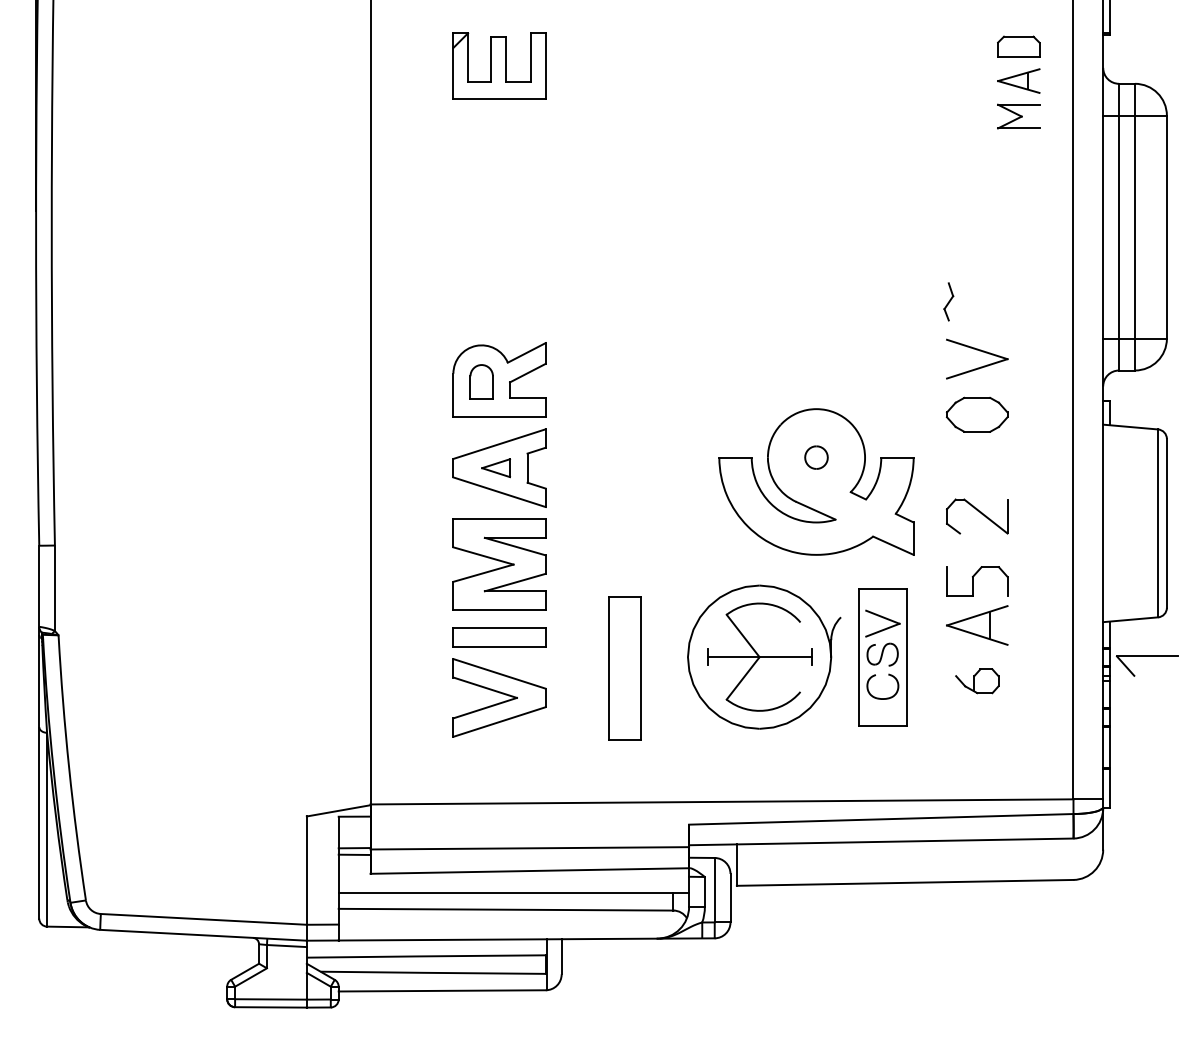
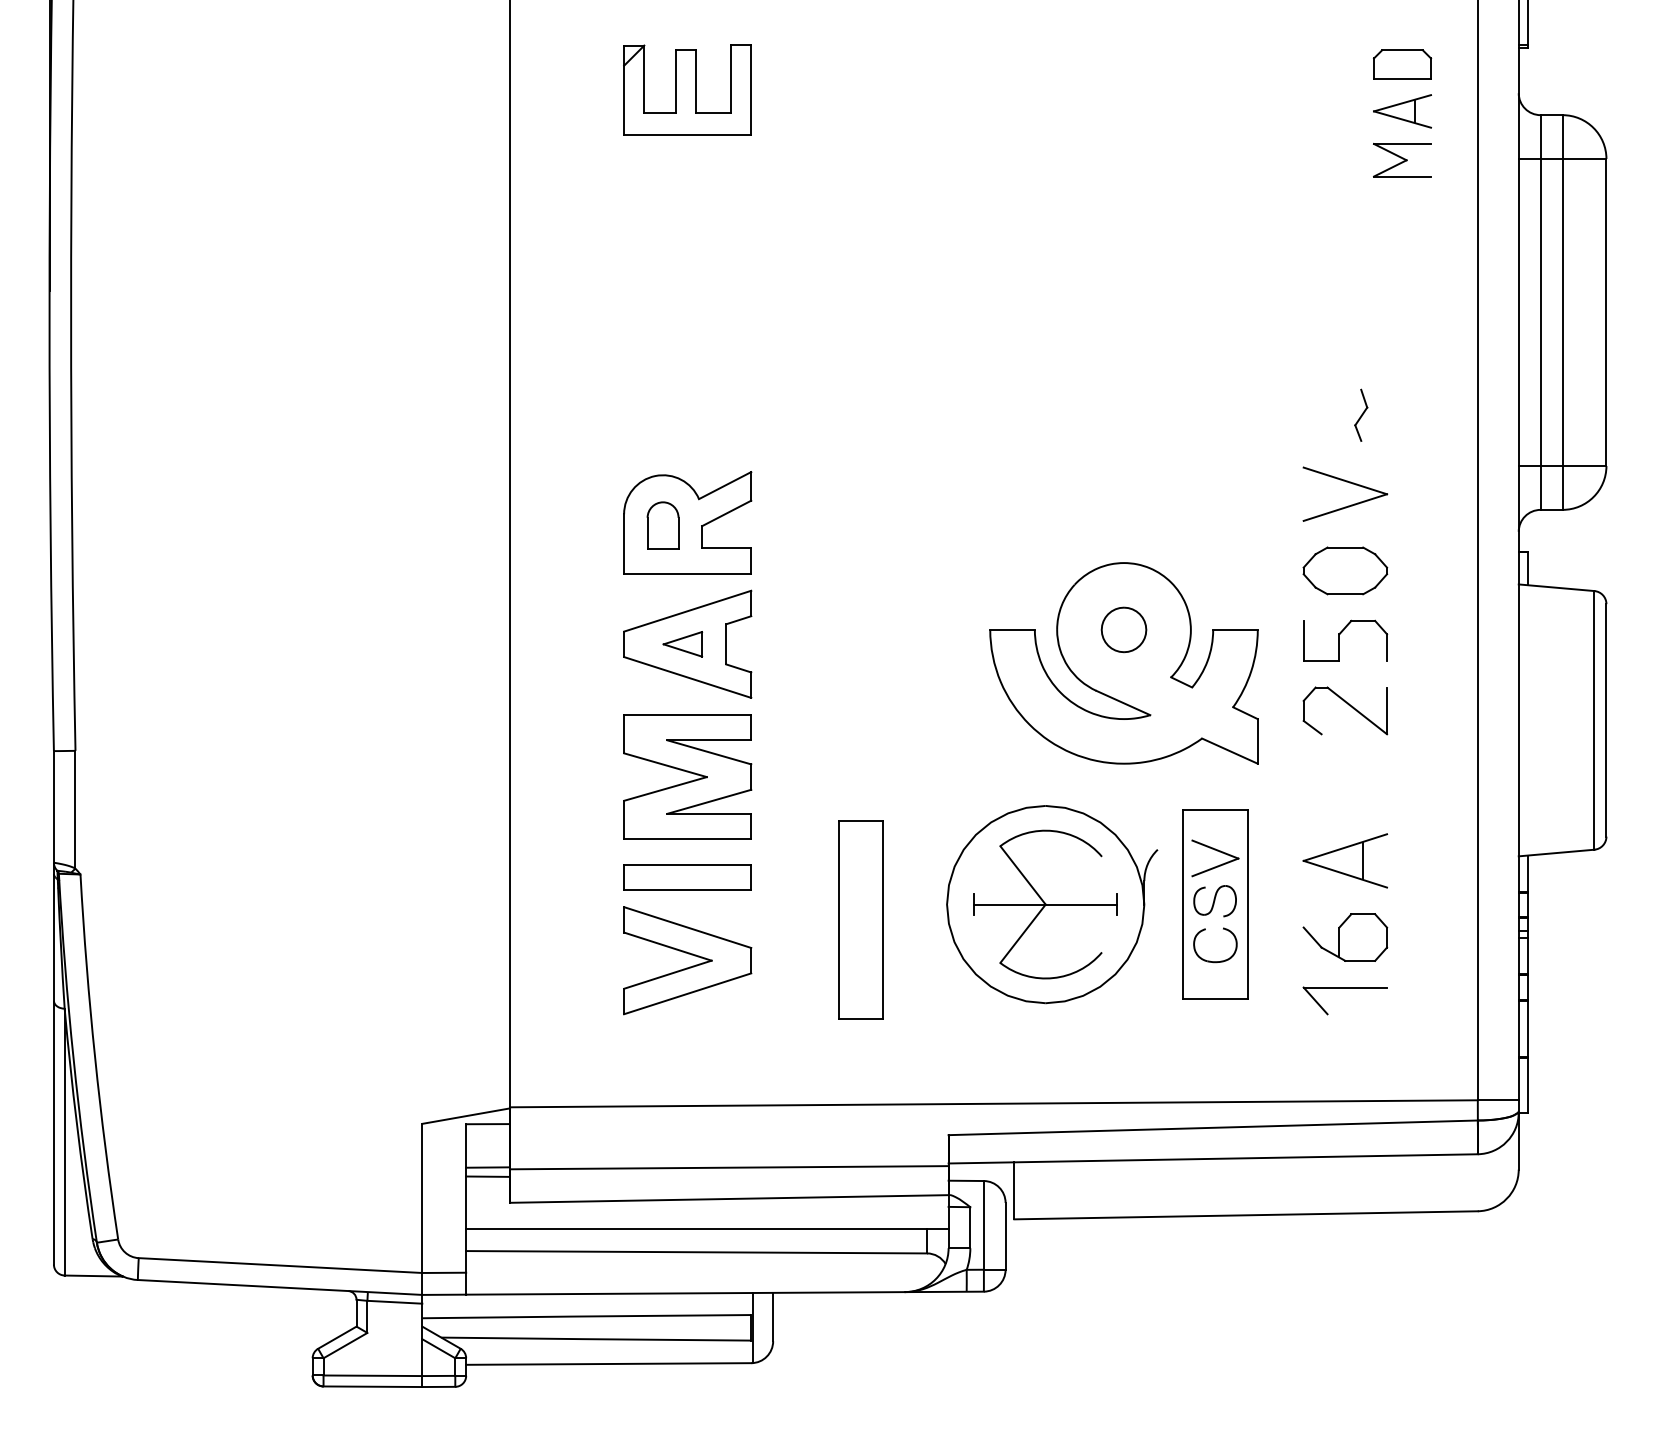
part: (948, 301) -> (1360, 414), moved
part: (816, 457) -> (1124, 629), size x1.43
part: (977, 581) -> (1345, 640), moved
part: (1147, 656) -> (1345, 987), moved
part: (977, 681) -> (1345, 938), size x1.43

